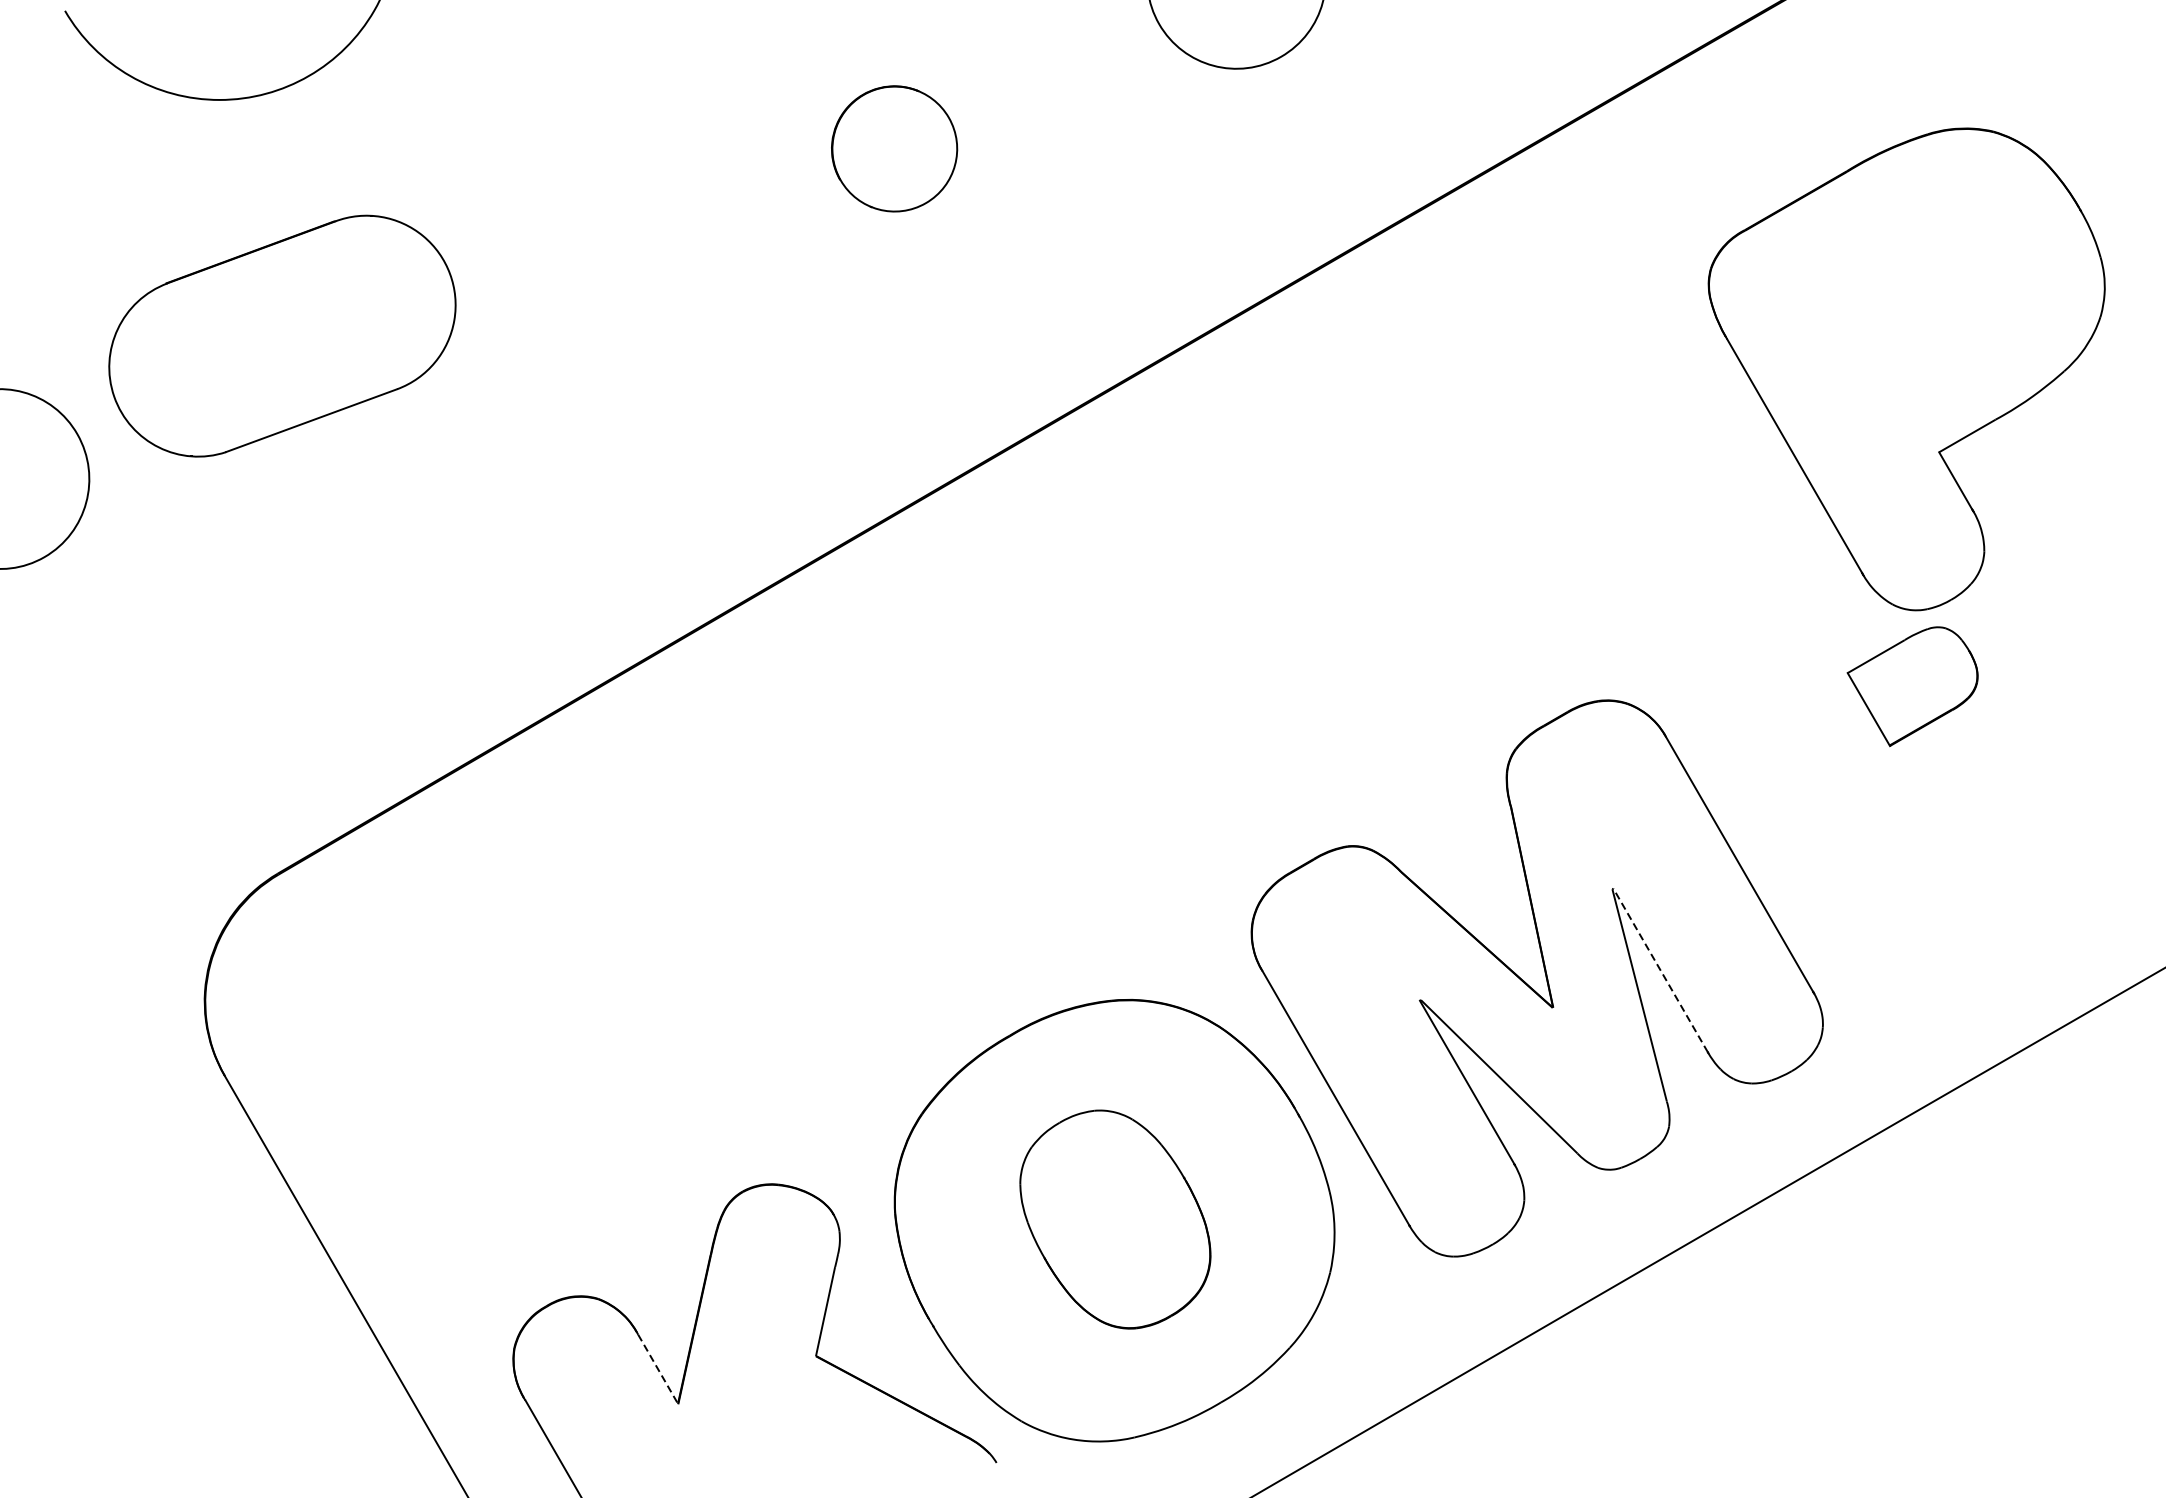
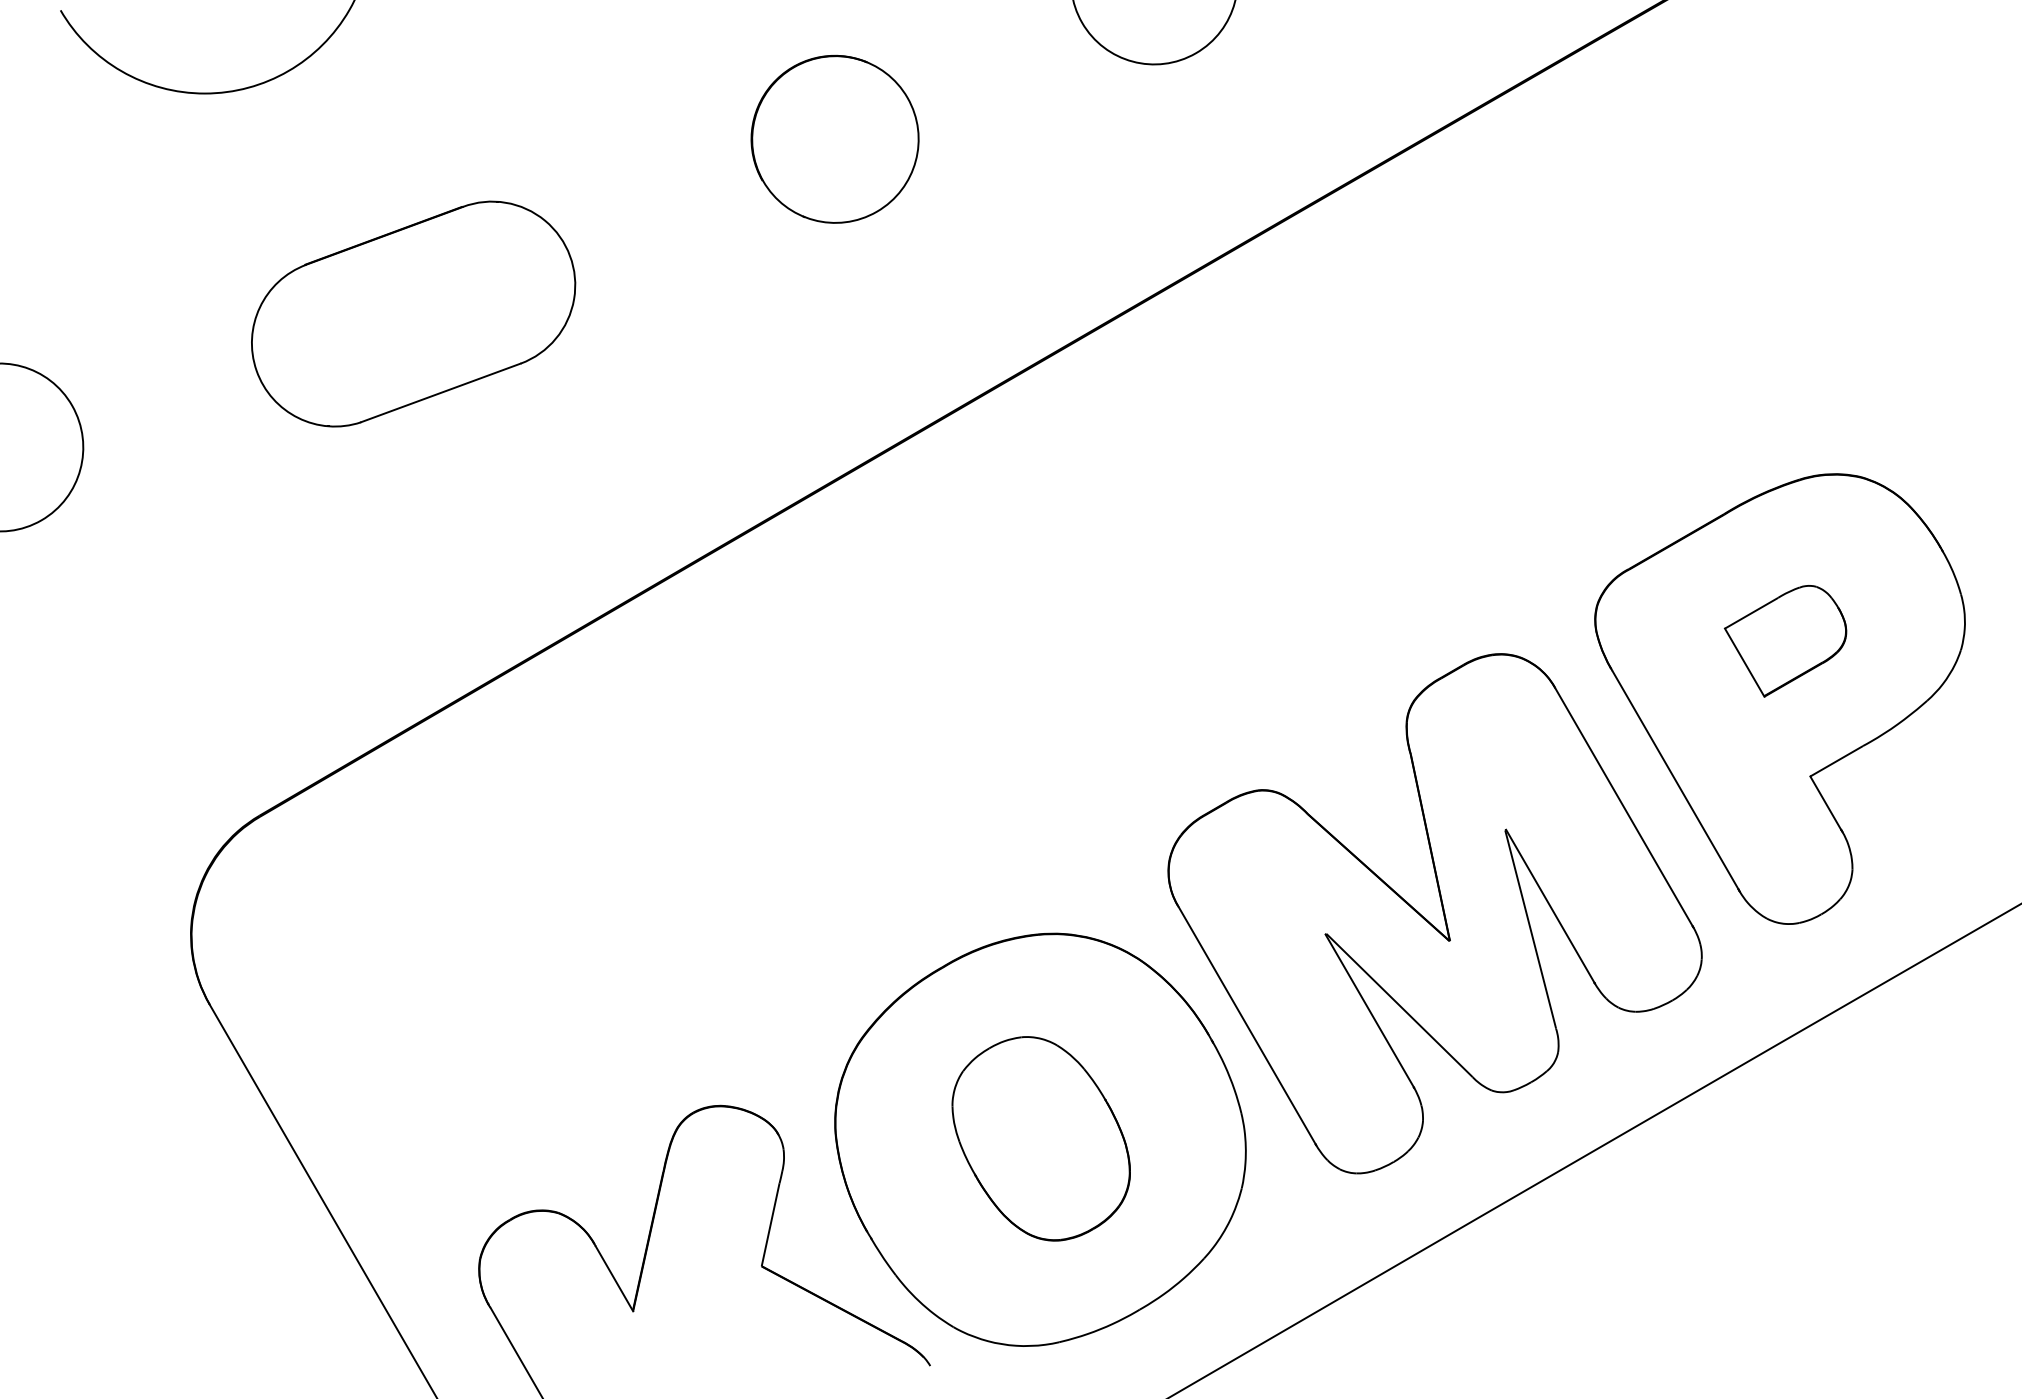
part: (893, 148) -> (834, 138), size x1.43
part: (282, 335) -> (413, 313), moved
part: (1906, 368) -> (1779, 698), moved
line: (1660, 969) -> (1550, 905), dashed -> solid
line: (658, 1369) -> (614, 1278), dashed -> solid

